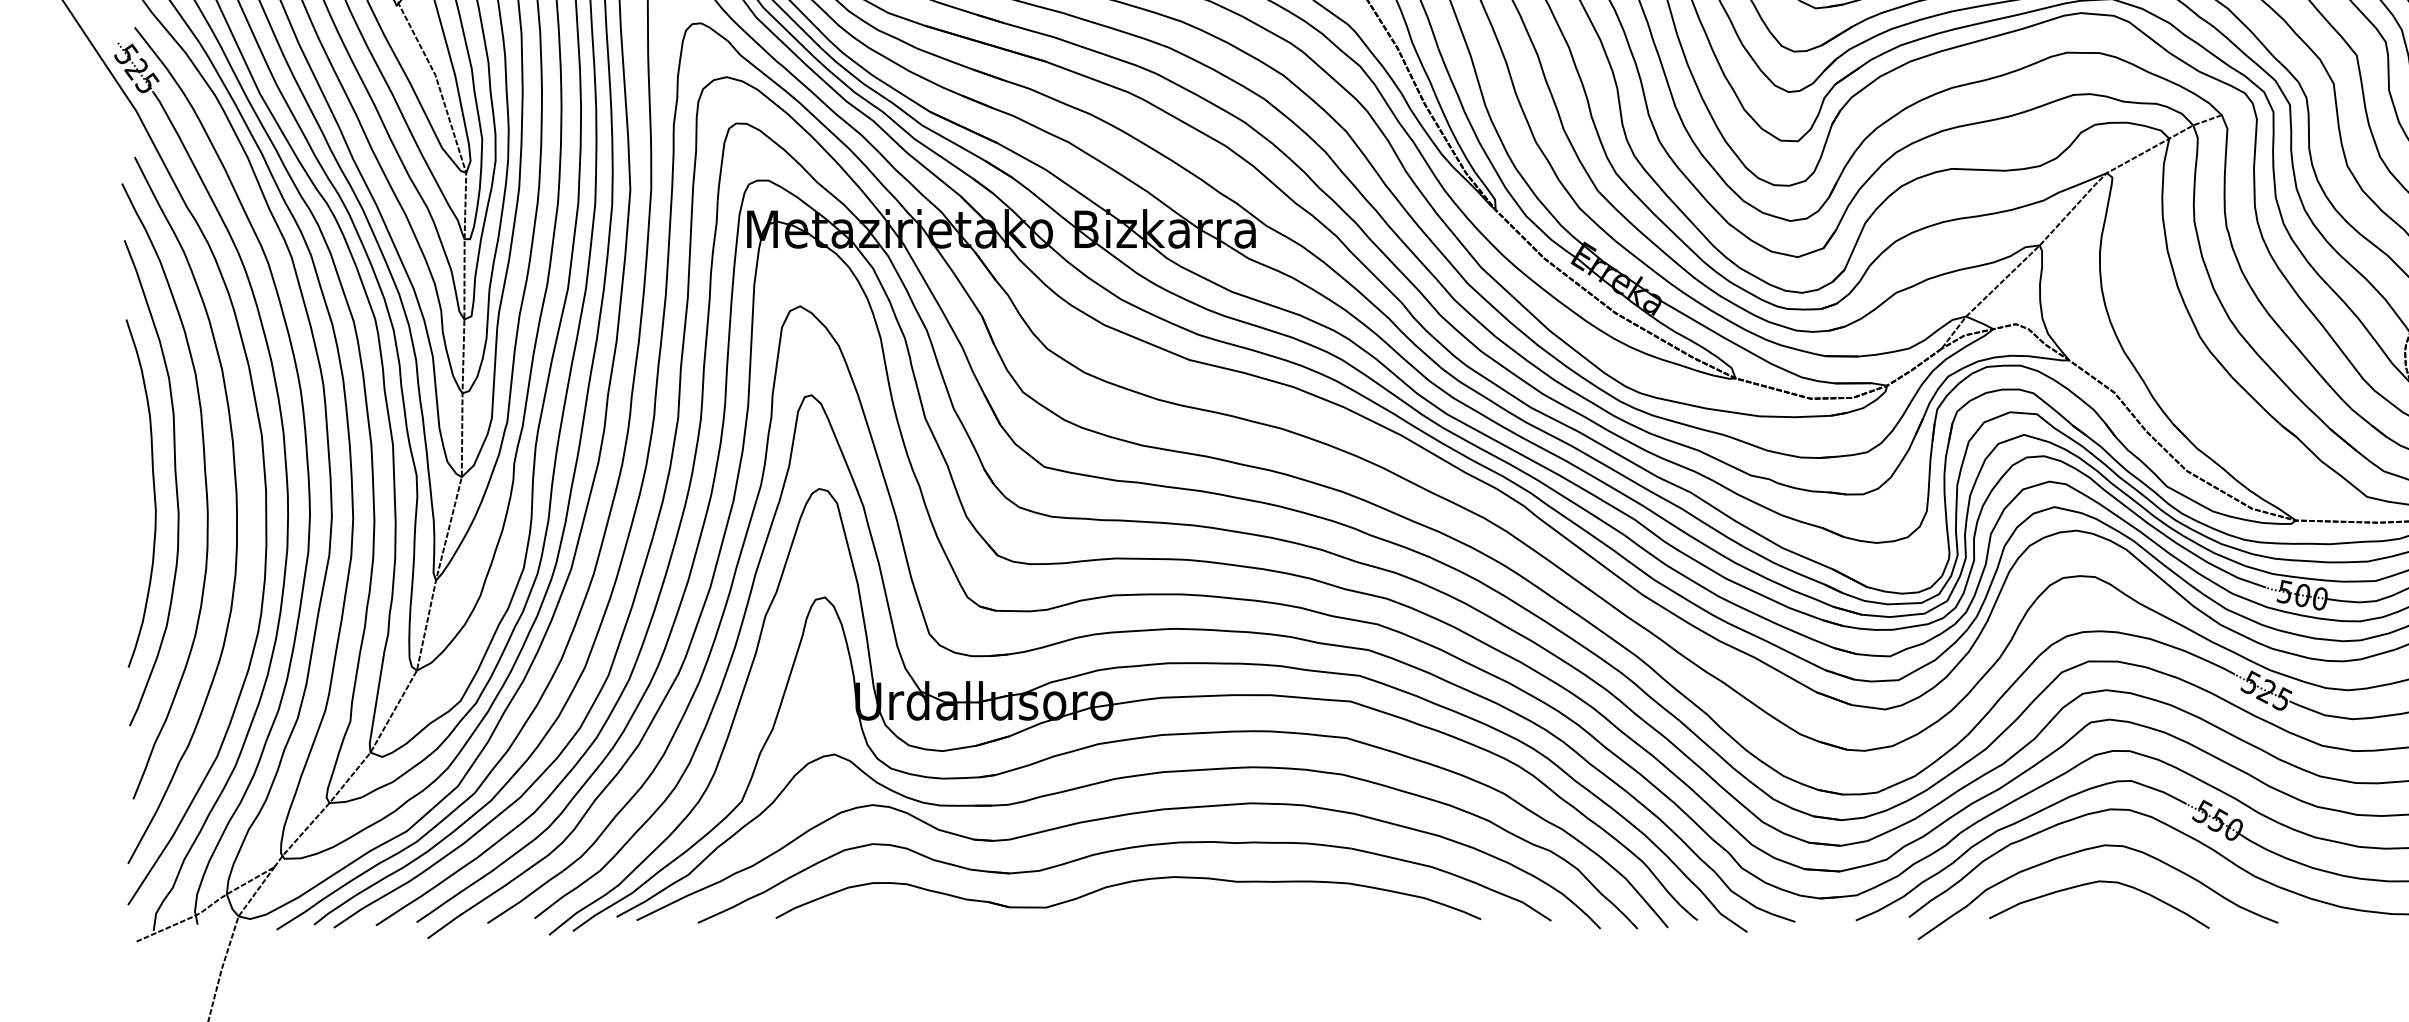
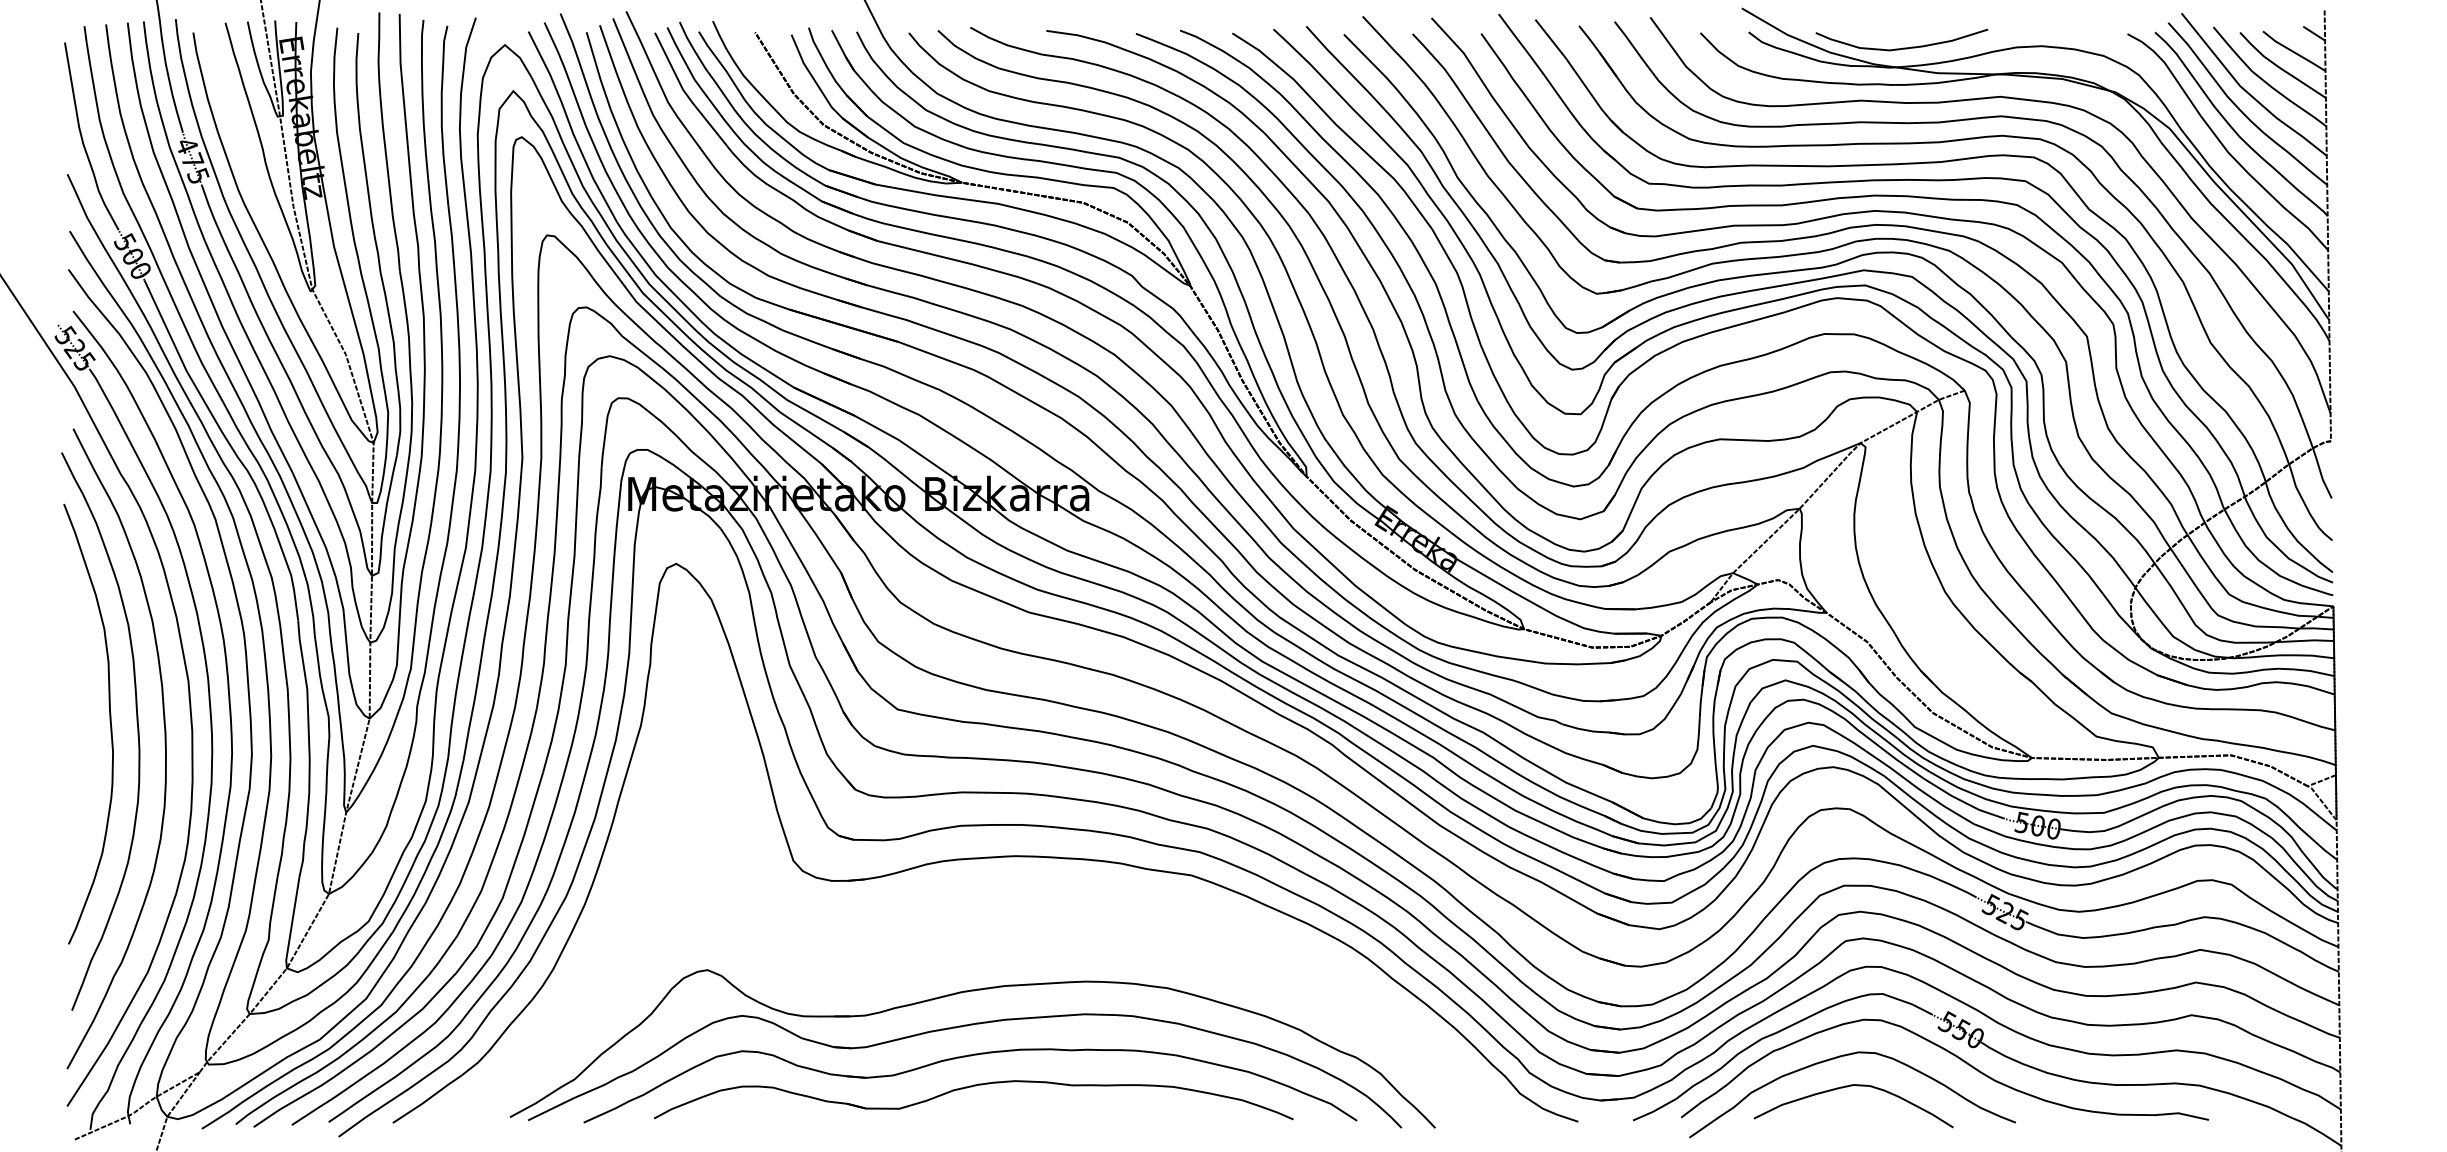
curve: (153, 493) -> (90, 733), removed
part: (1141, 664) -> (985, 888), removed

